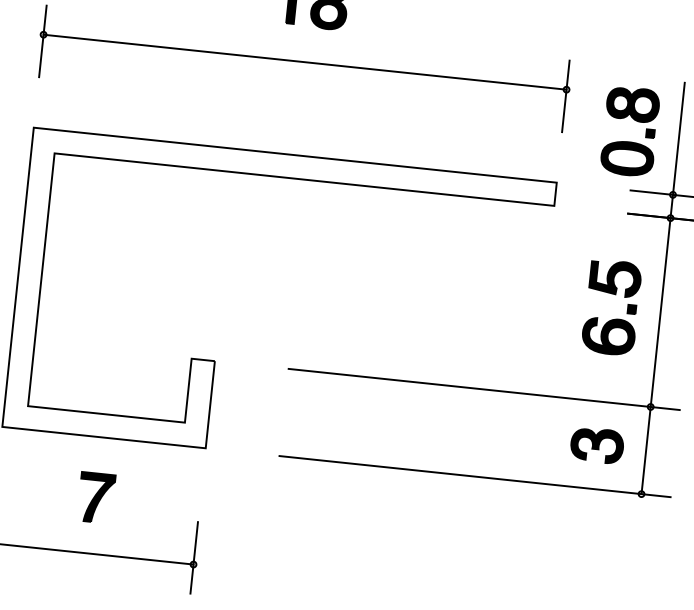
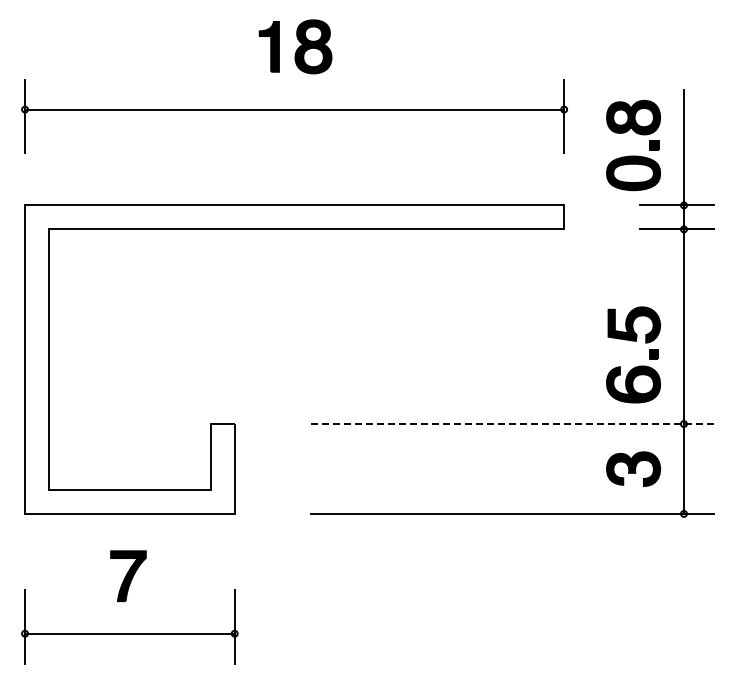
part: (612, 319) -> (635, 366), moved
line: (484, 389) -> (512, 424), solid -> dashed

